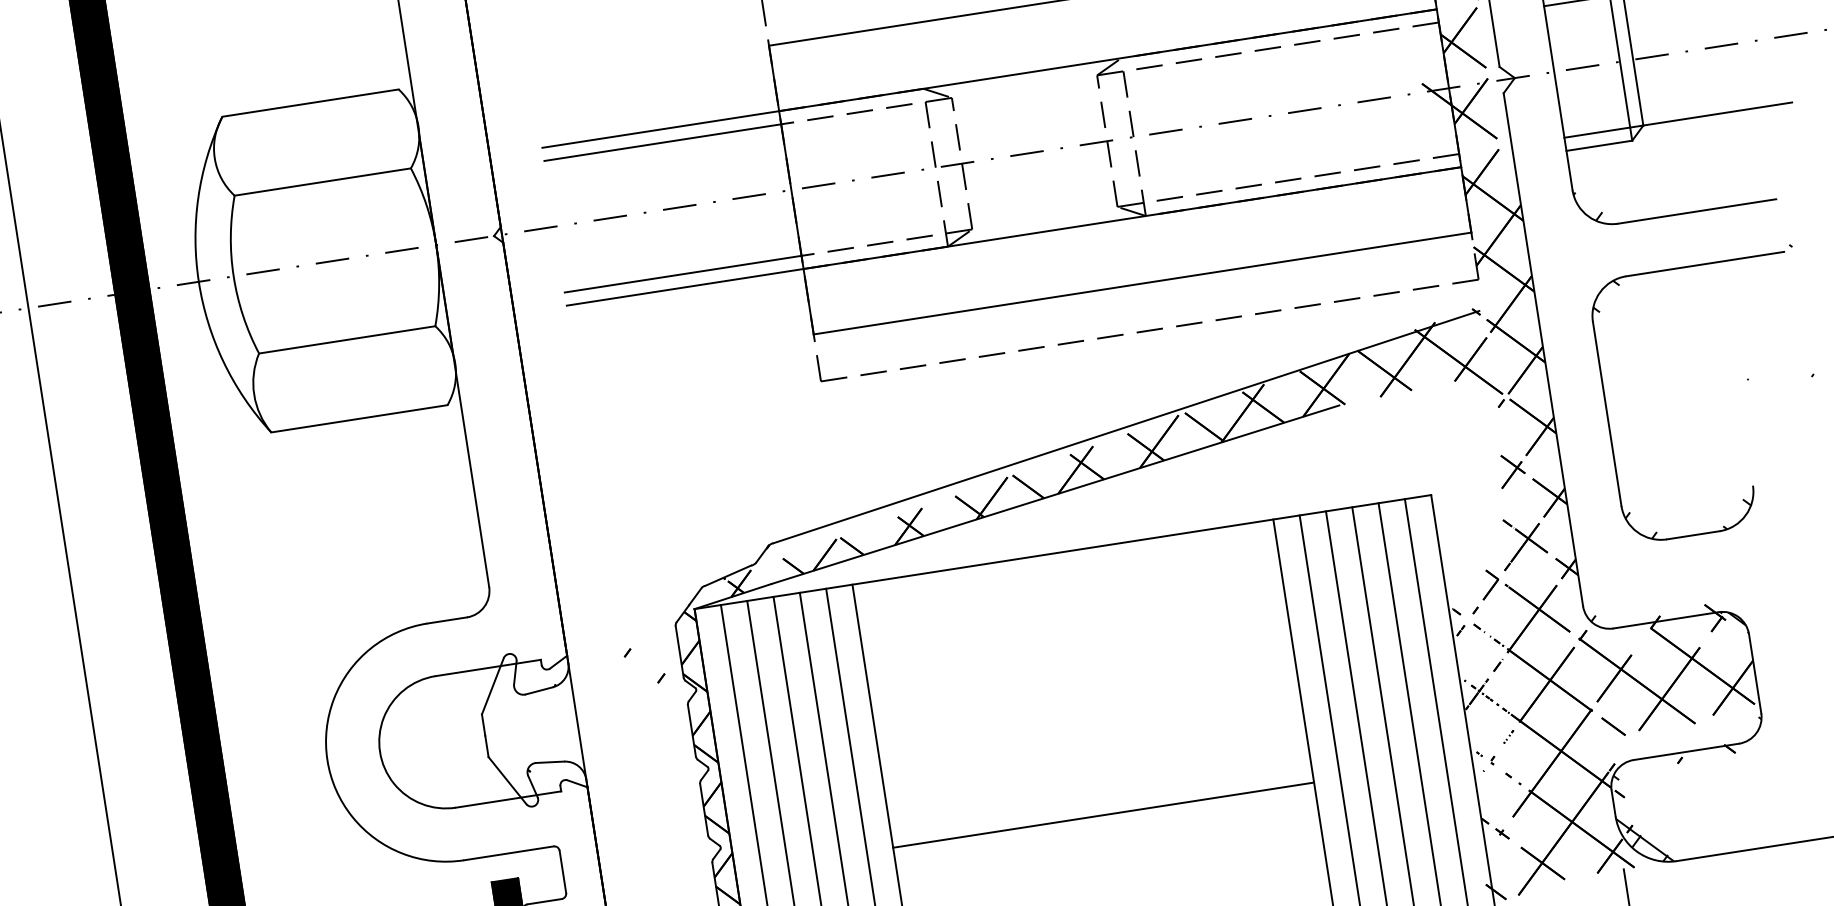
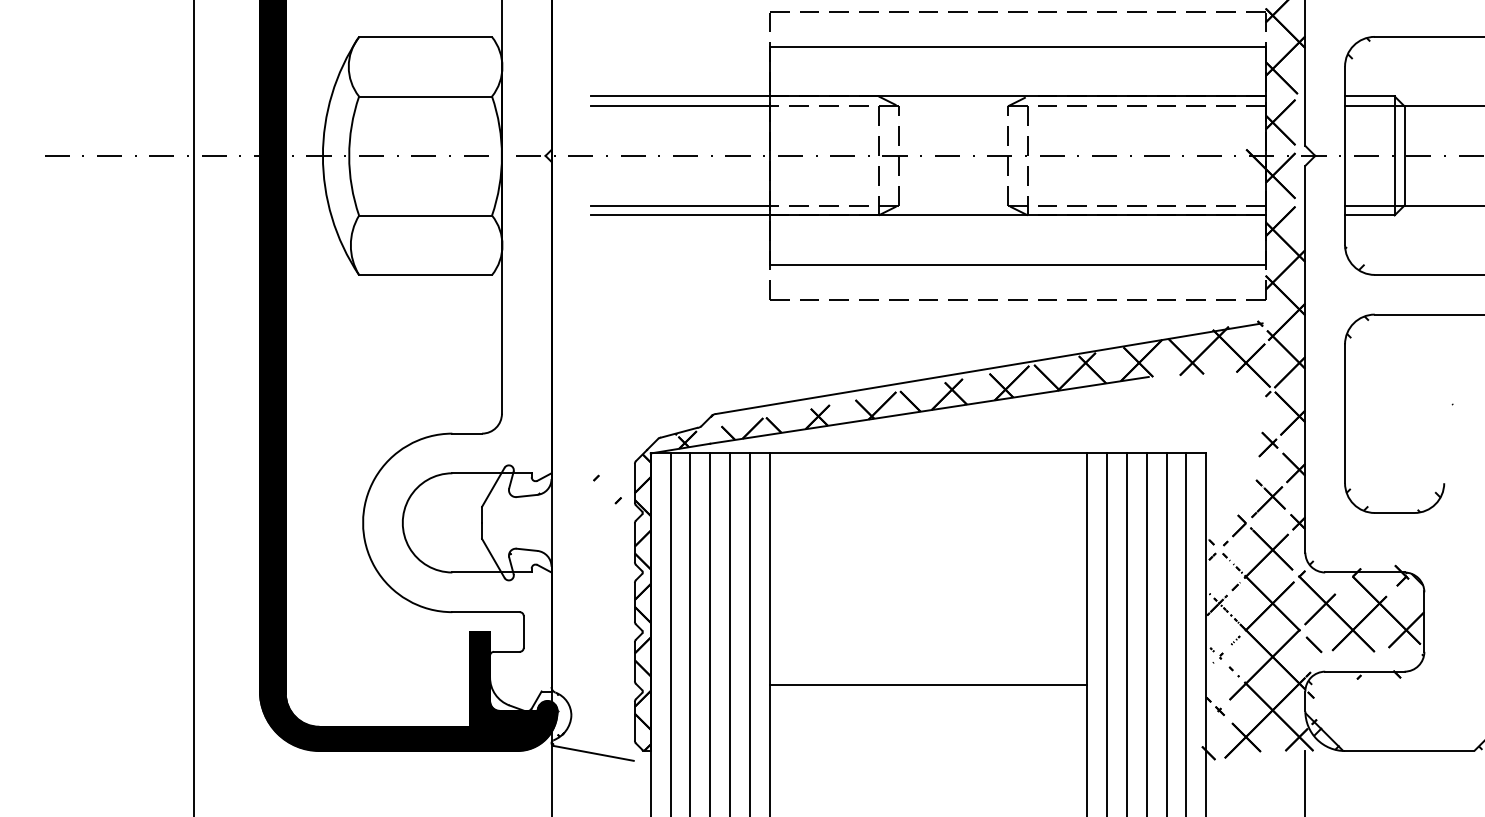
line: (1103, 814) -> (928, 684), moved

